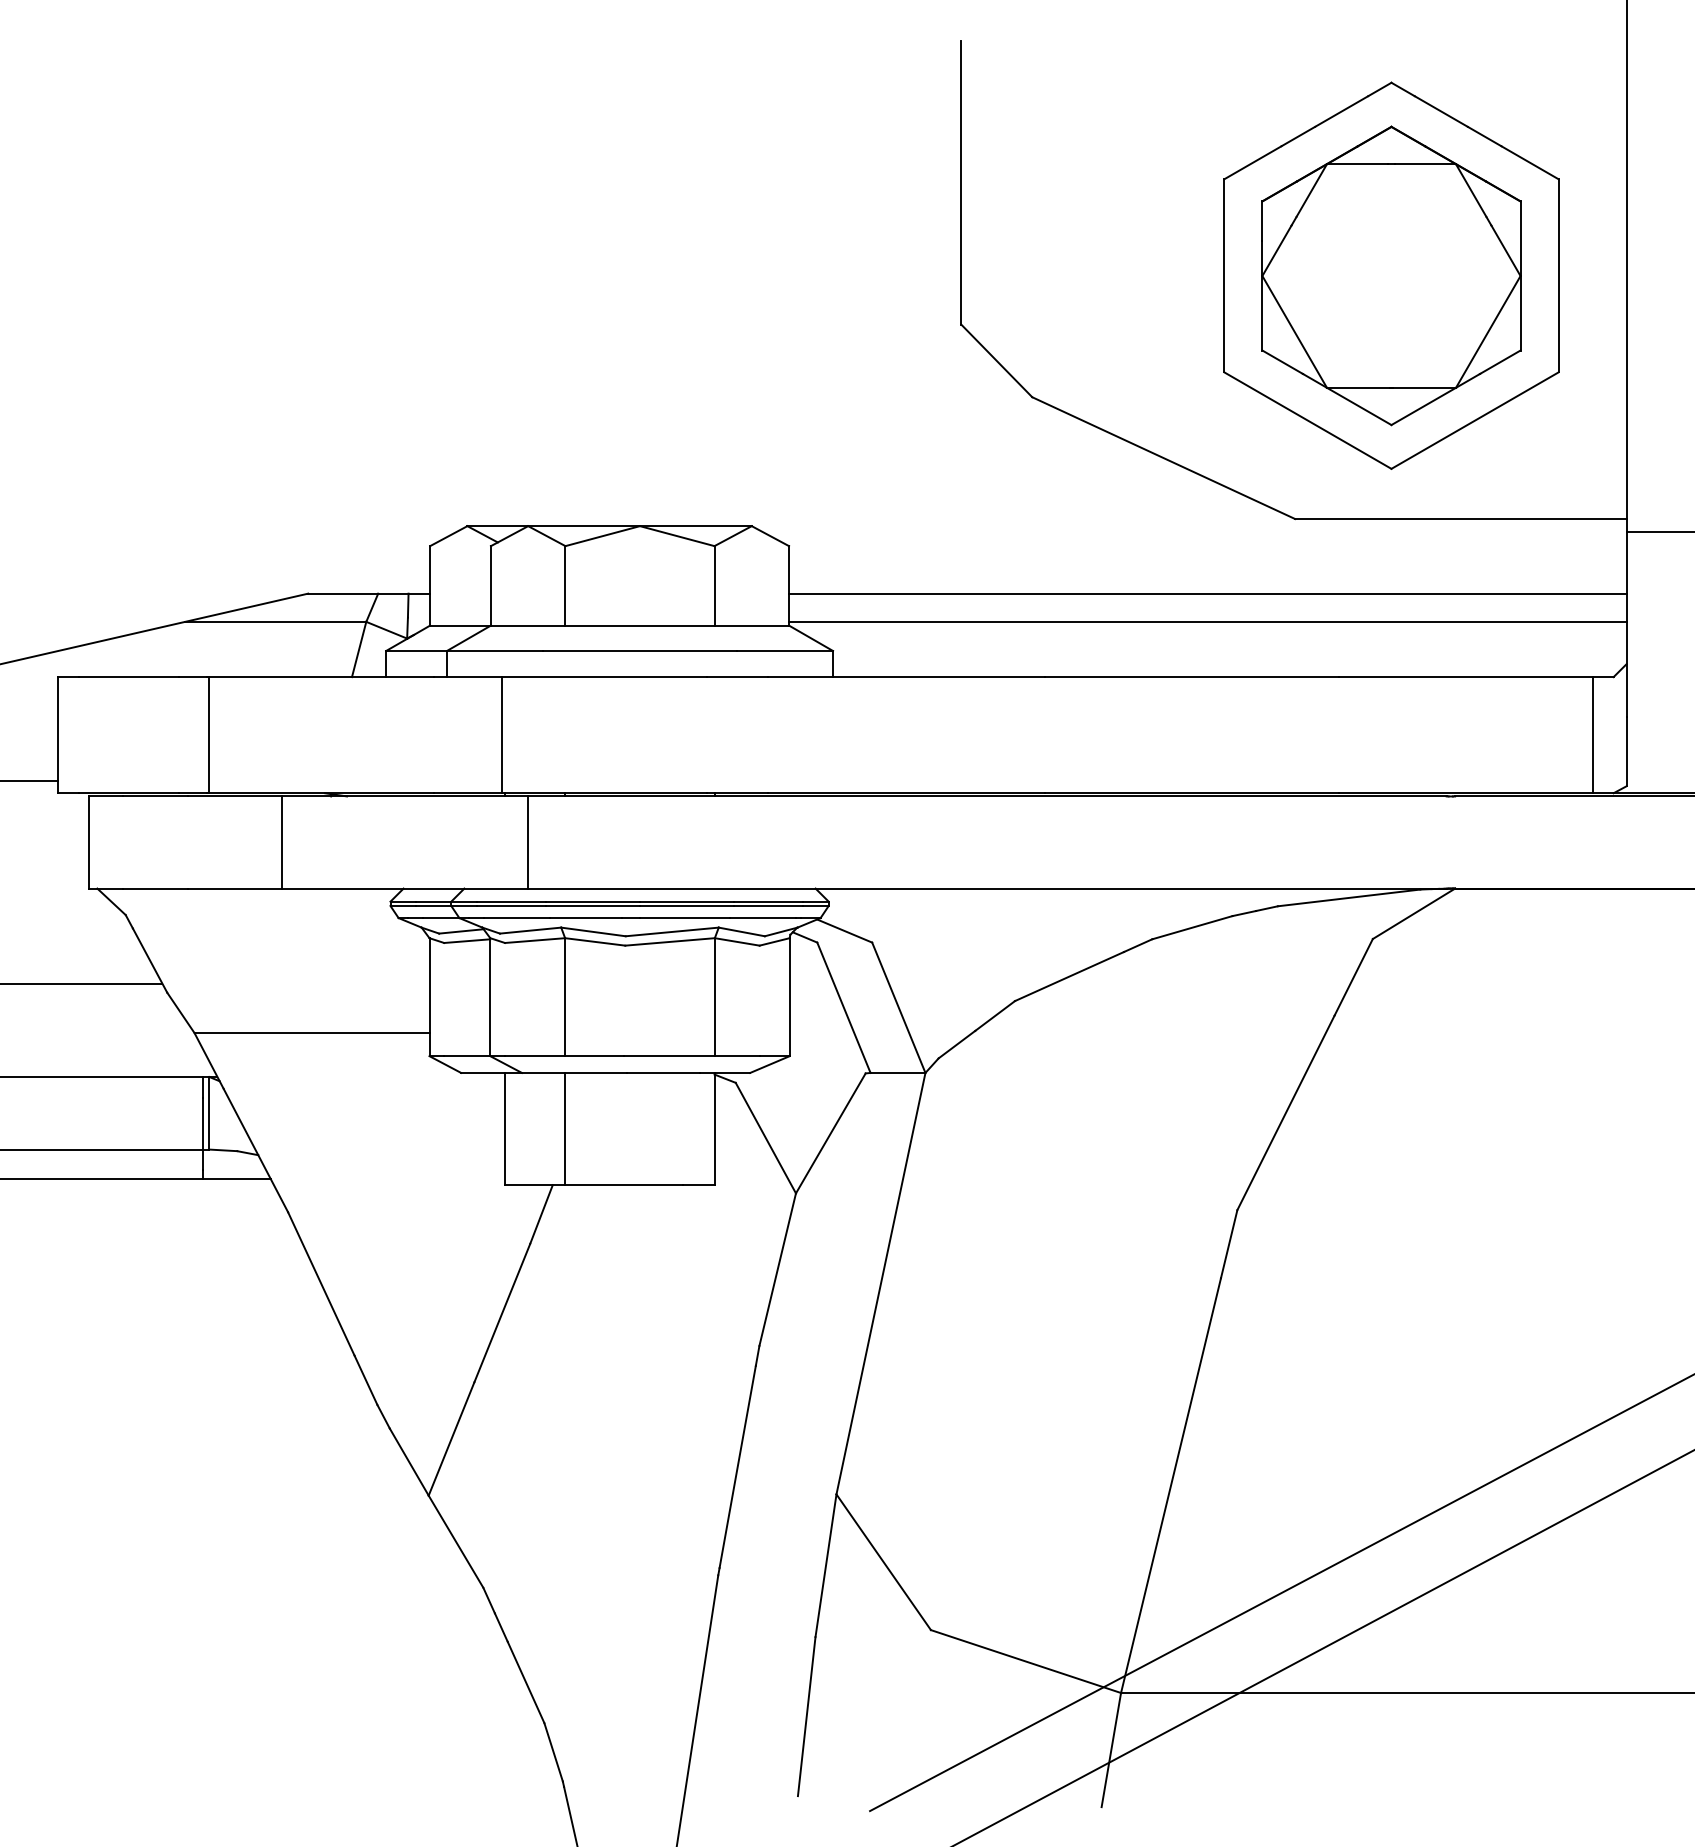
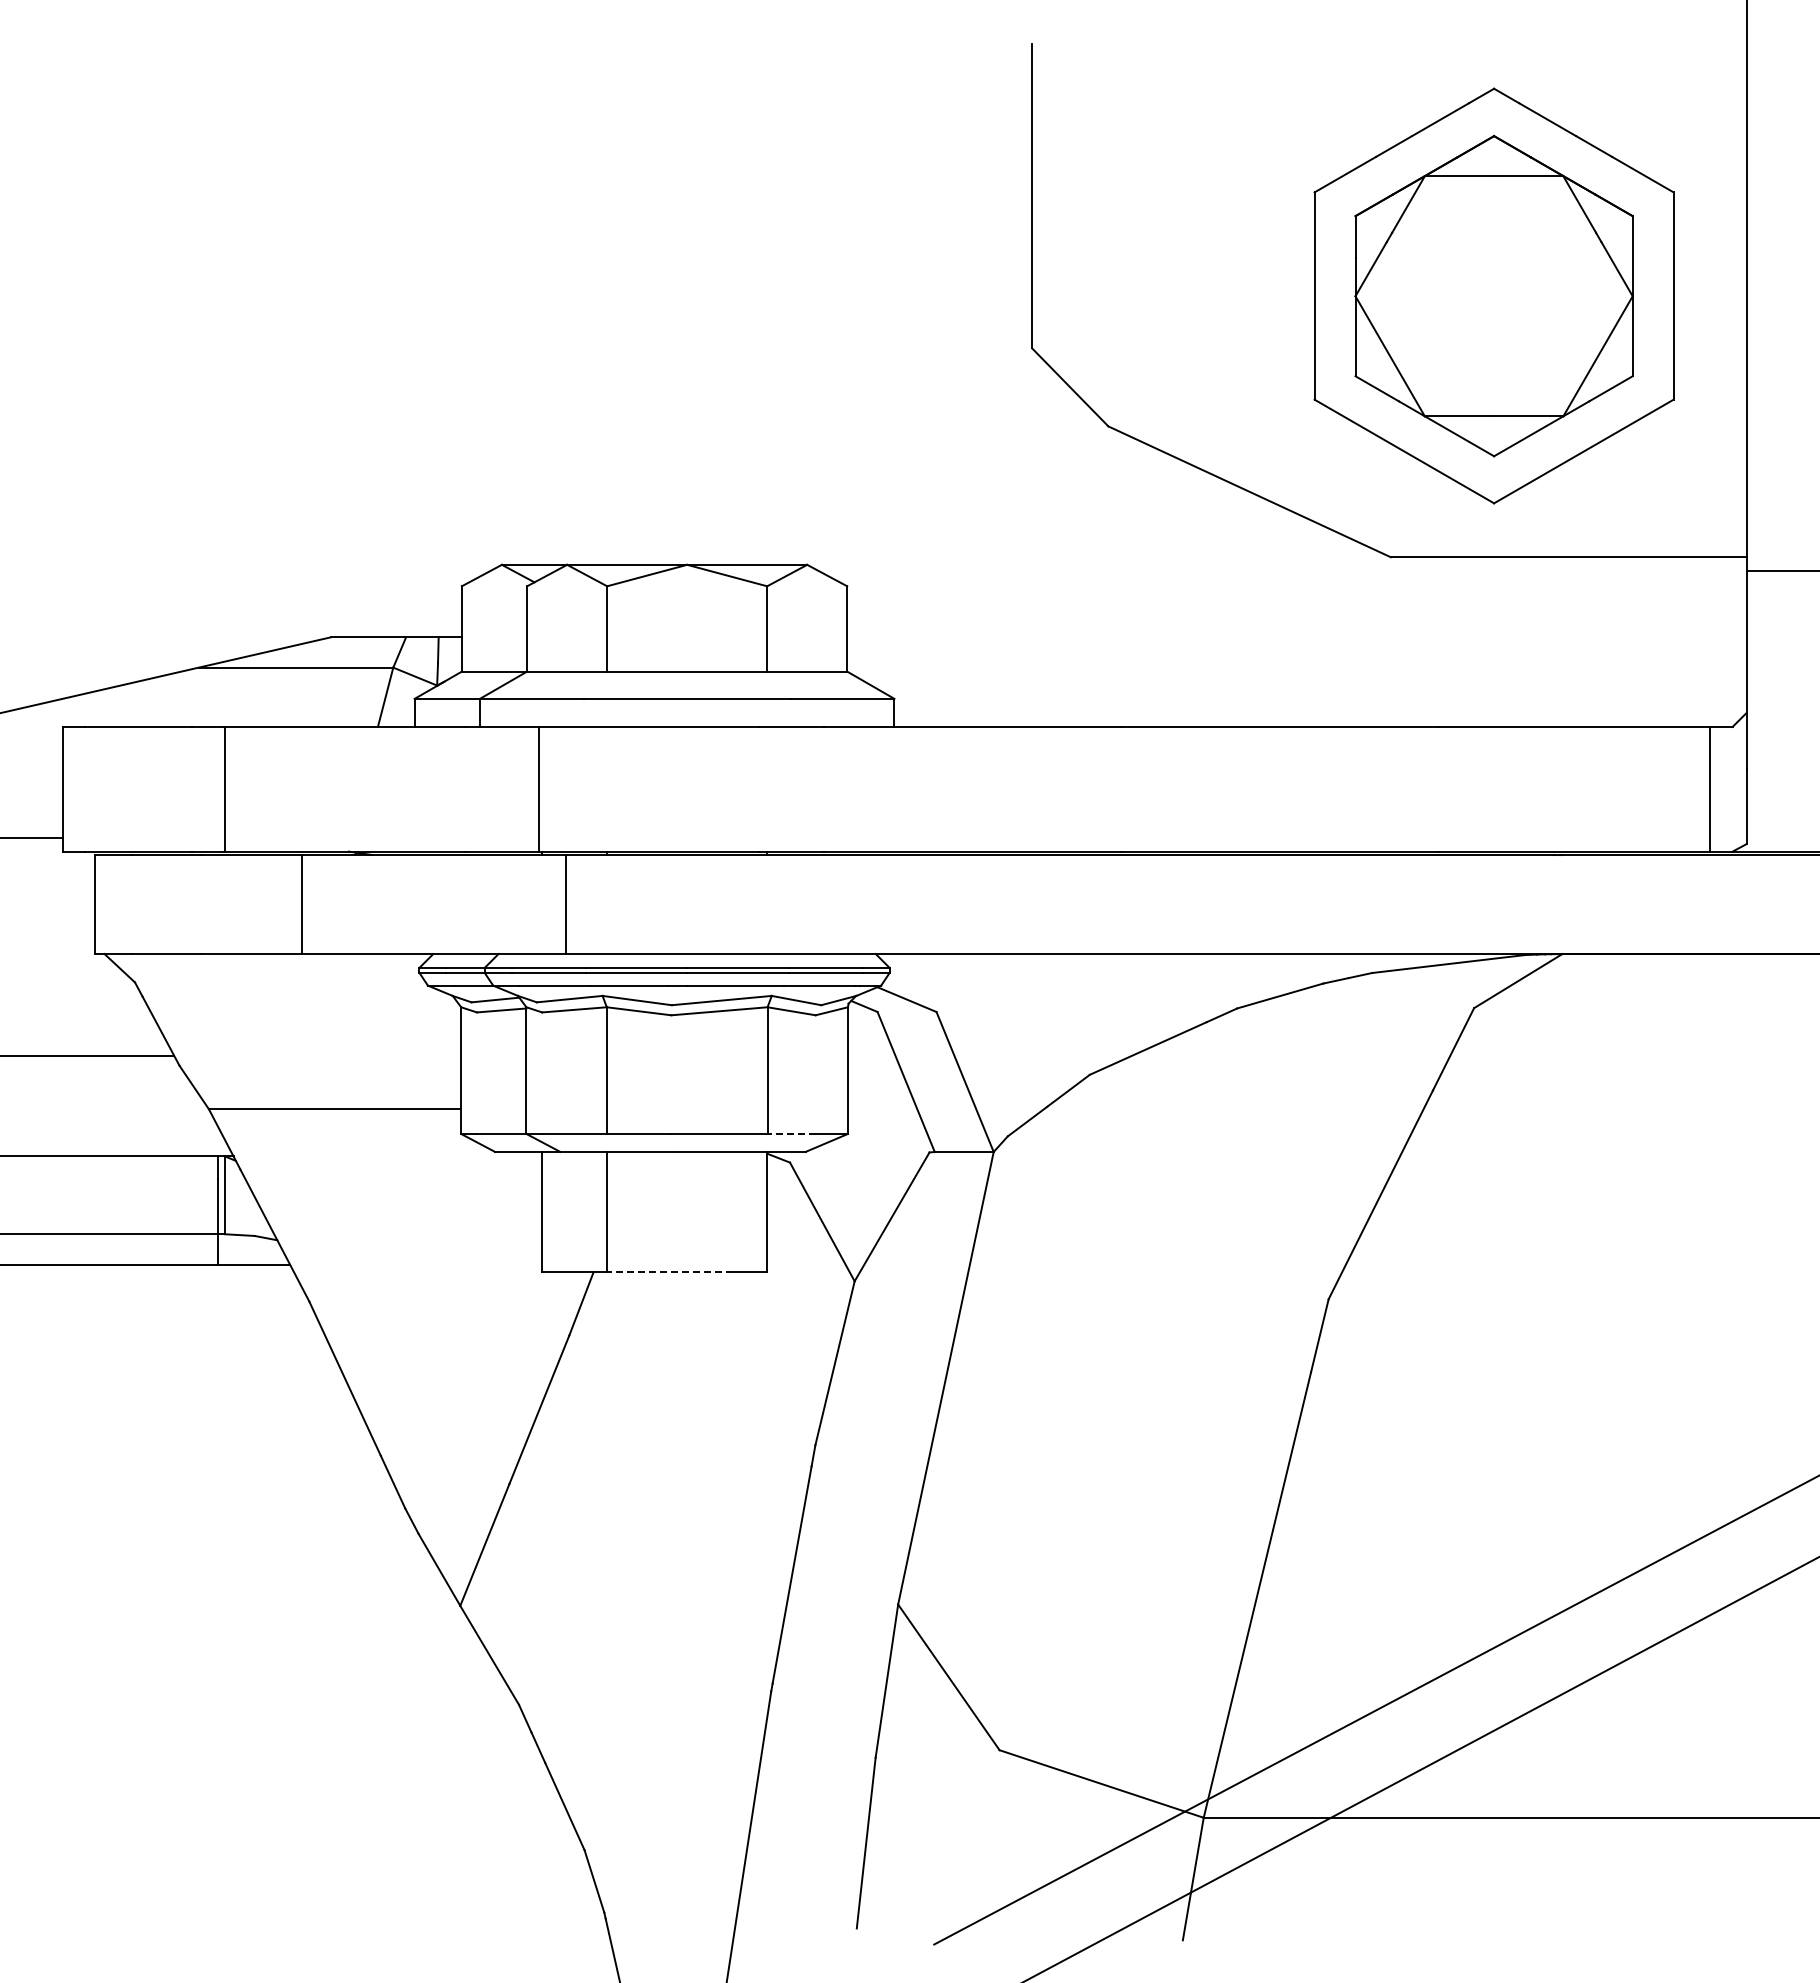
line: (1207, 593) -> (1296, 637), removed
line: (1207, 622) -> (1296, 668), removed
line: (737, 1055) -> (791, 1133), solid -> dashed
line: (623, 1185) -> (669, 1272), solid -> dashed

